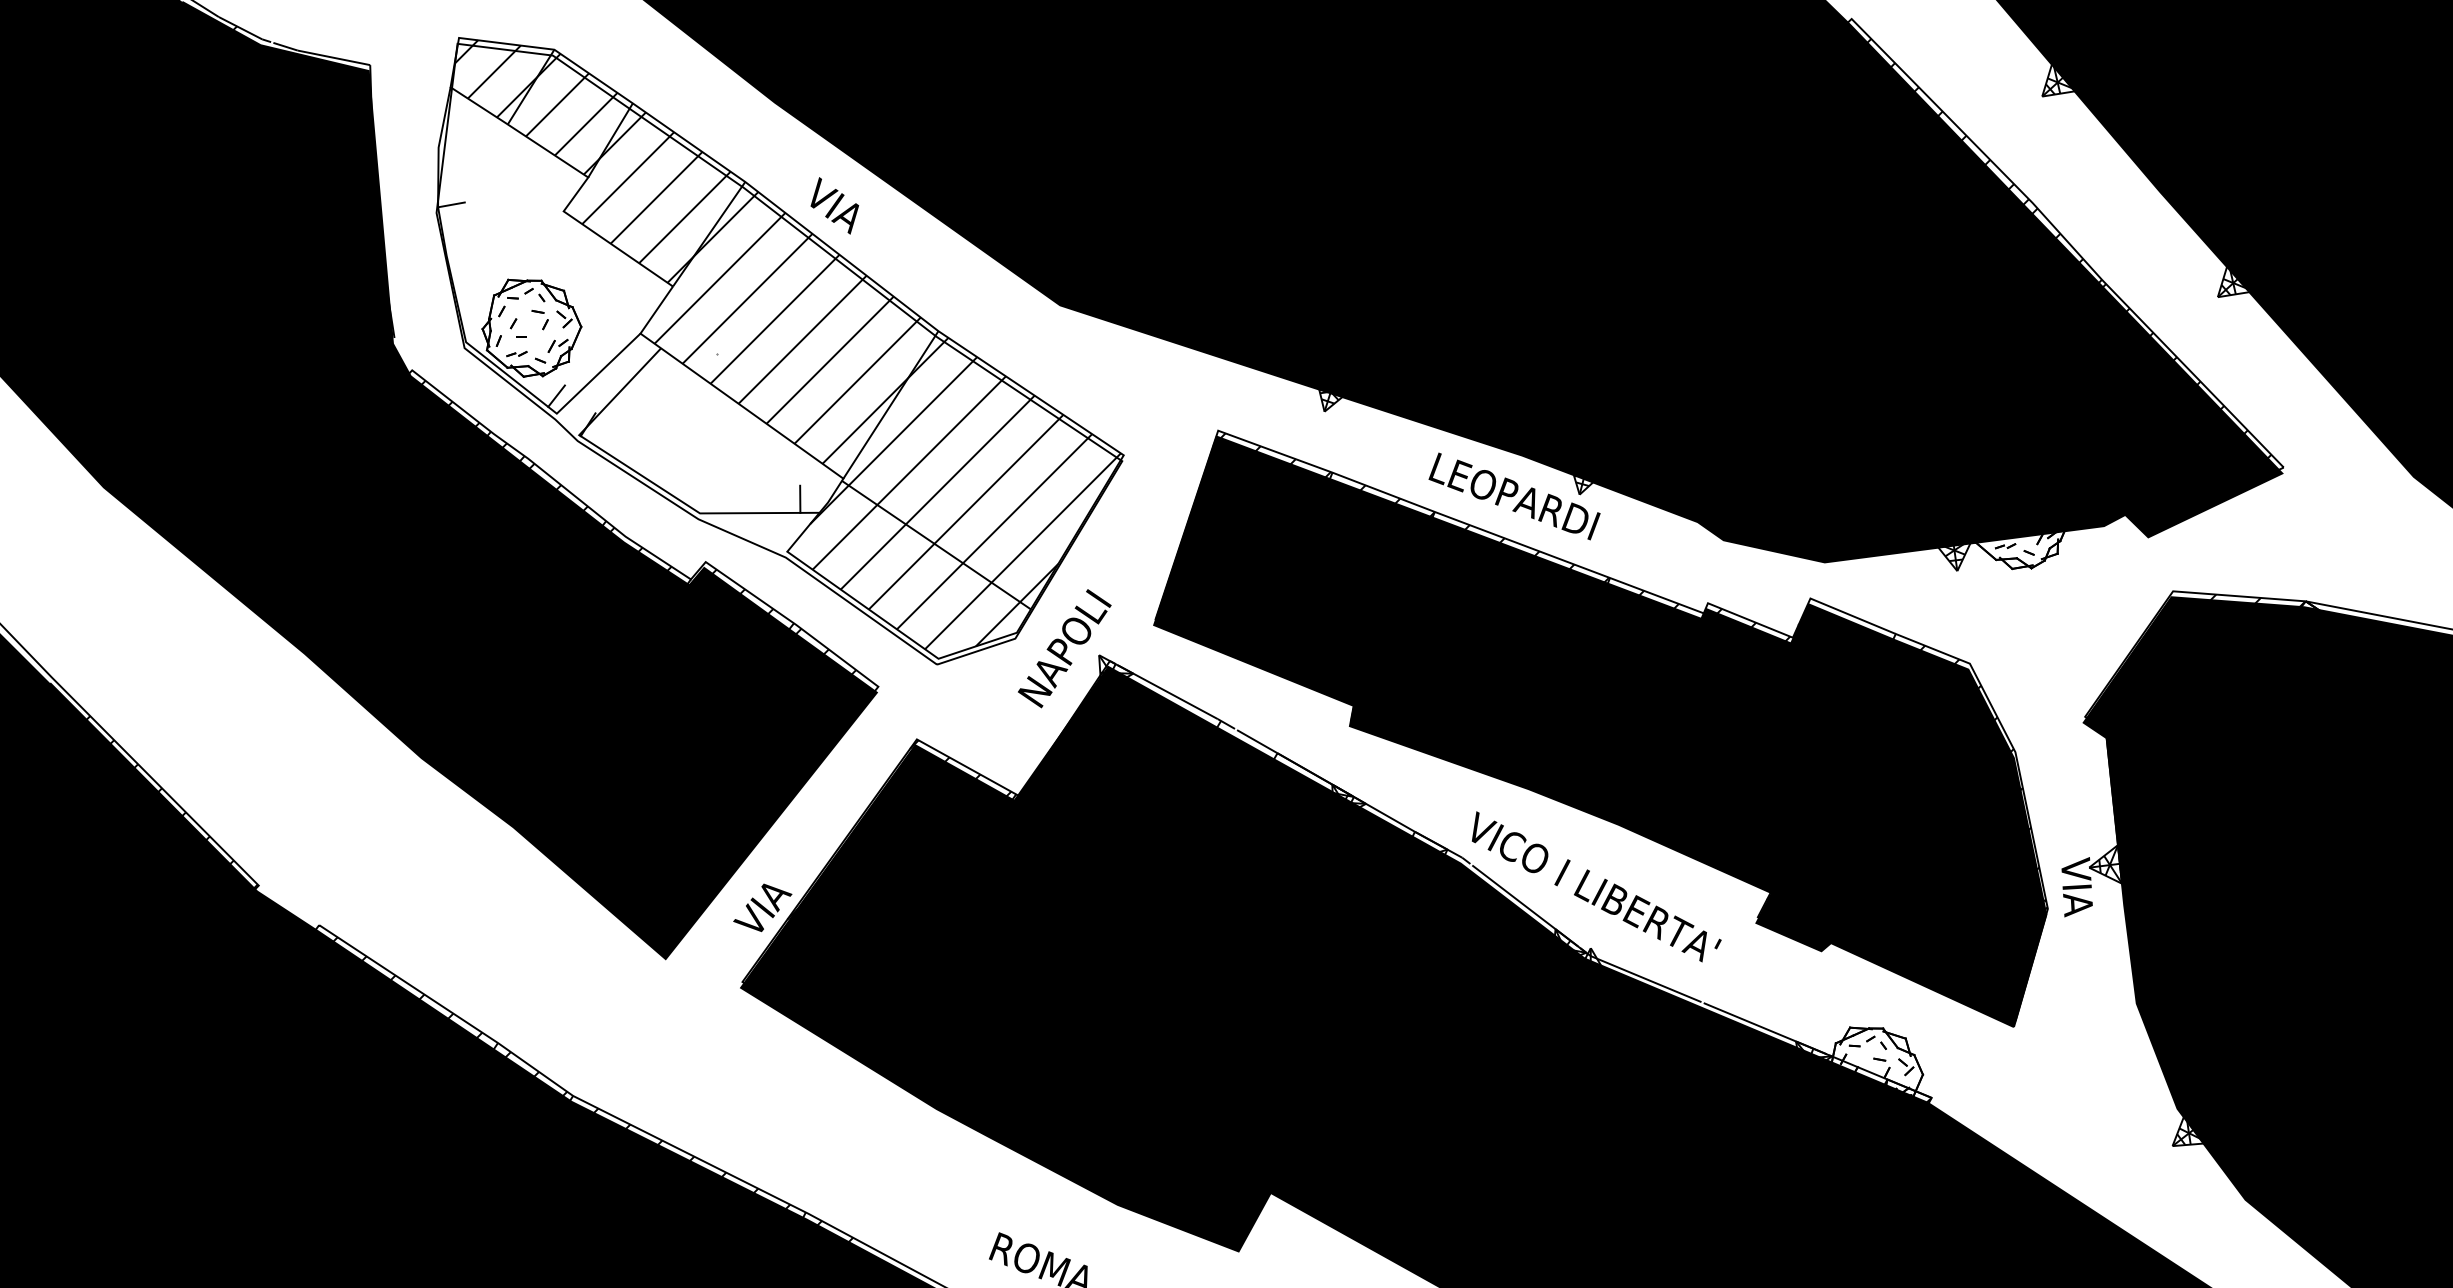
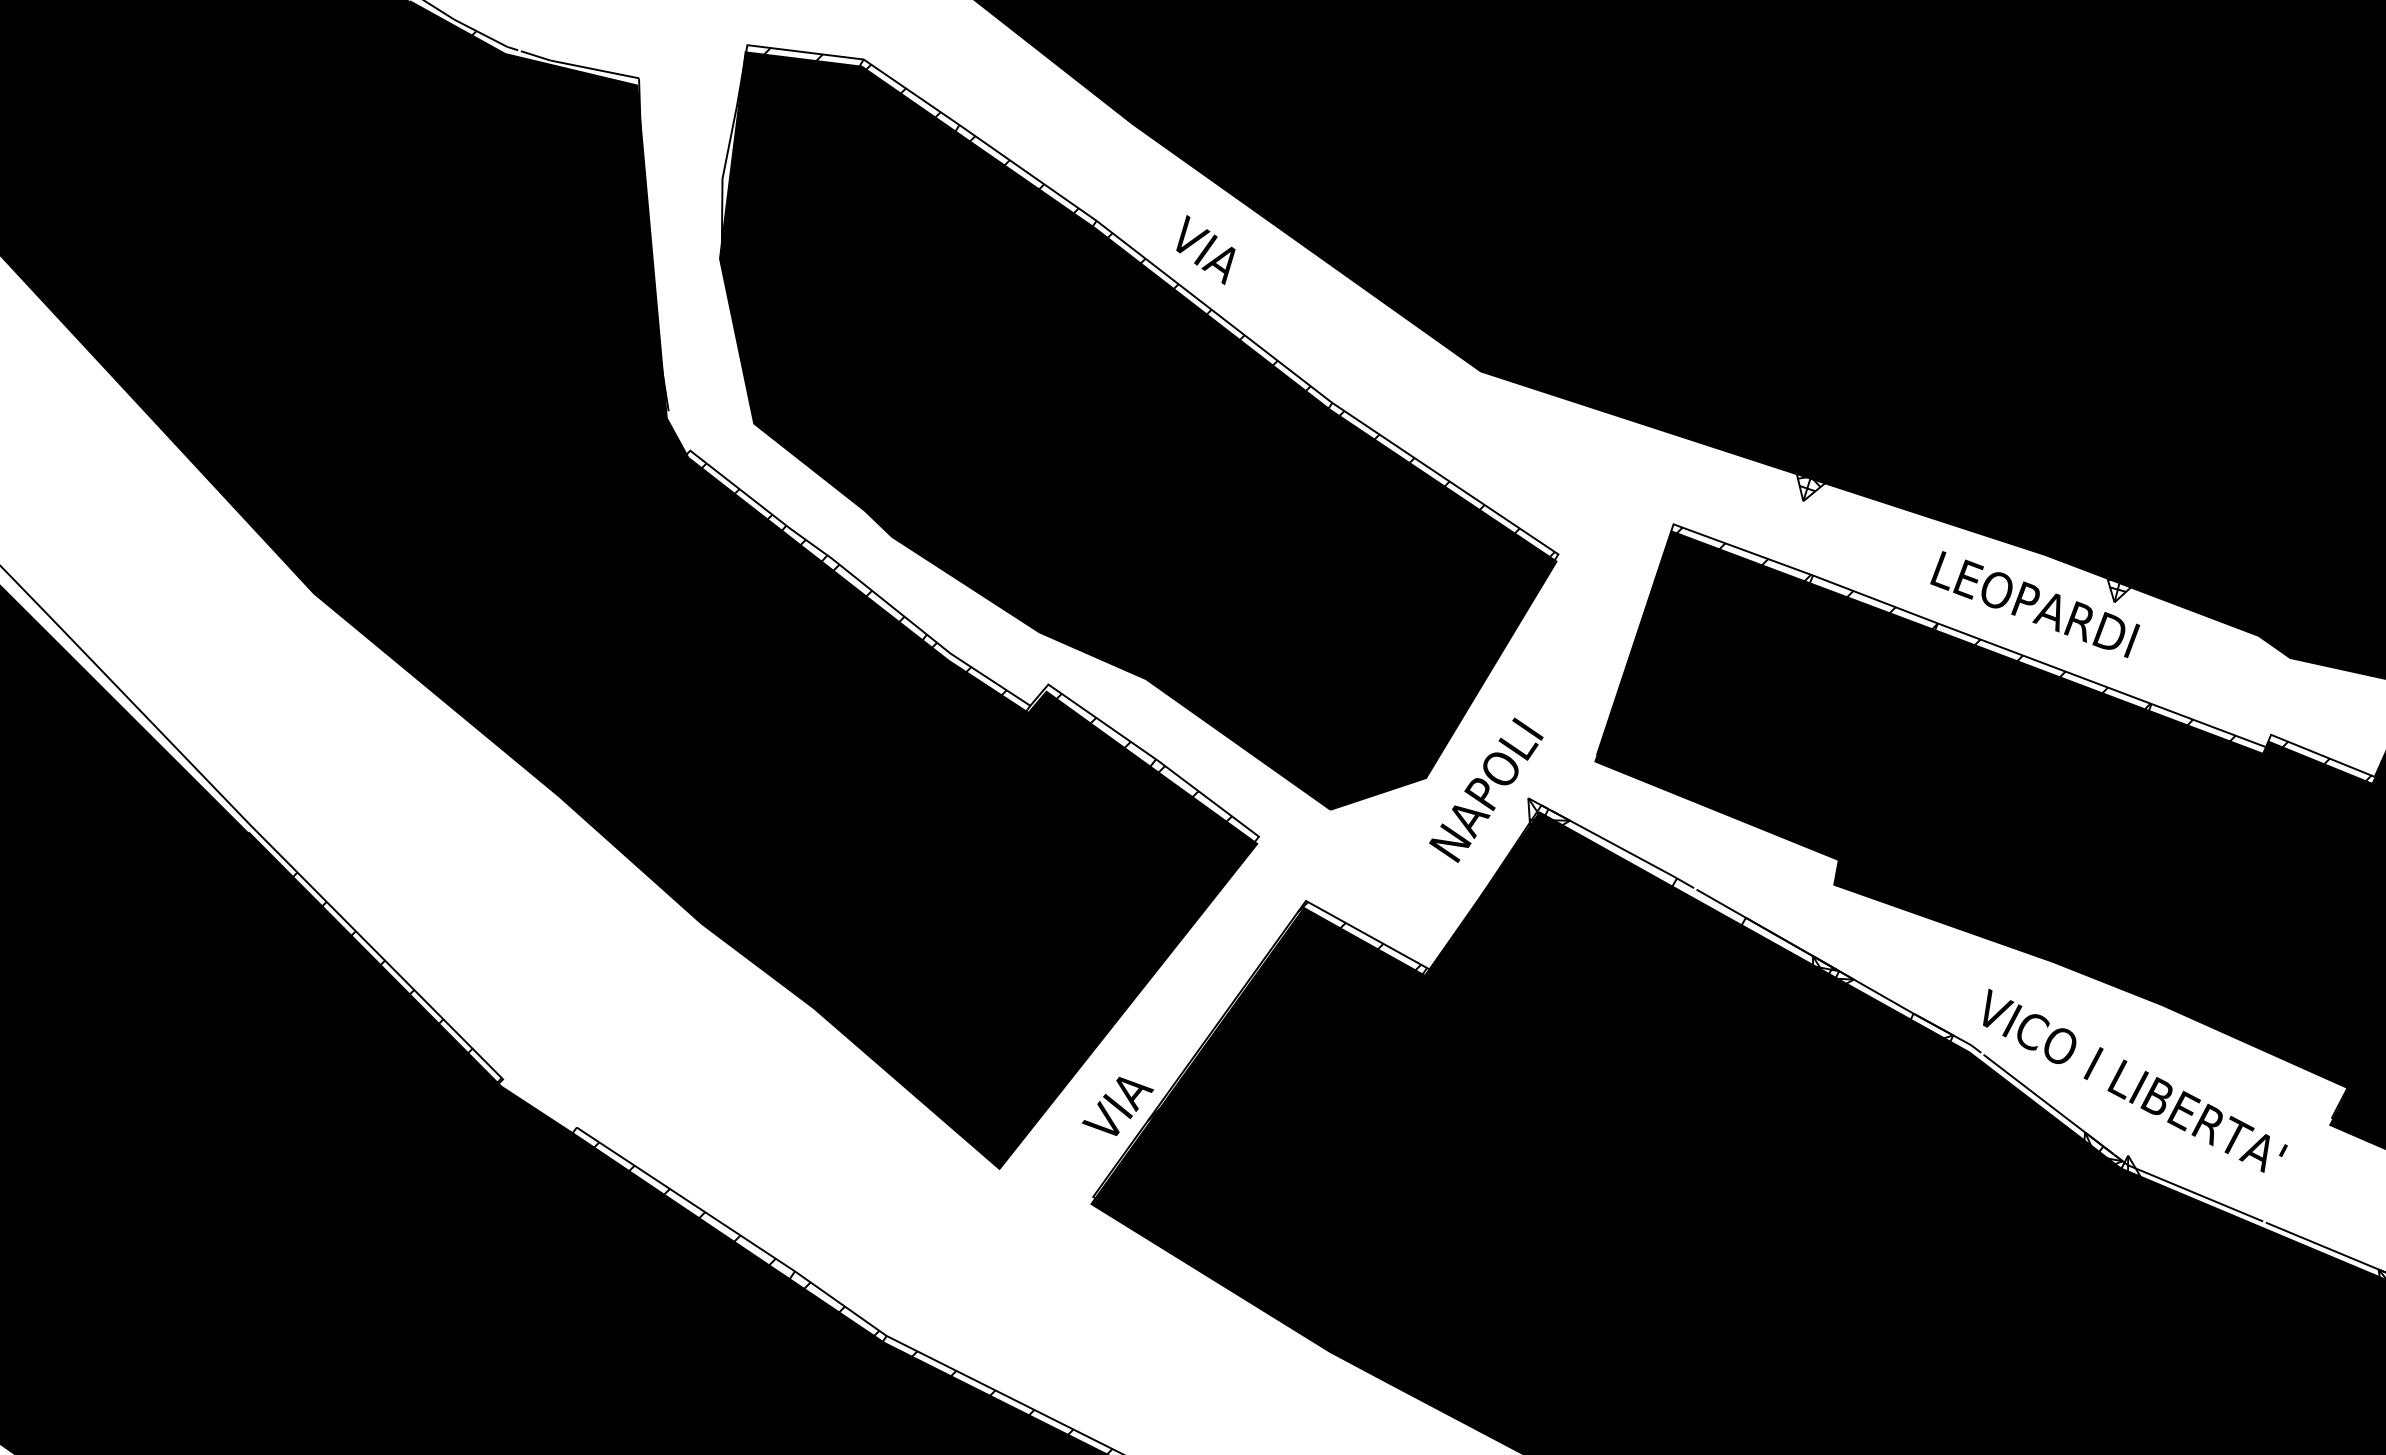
fill: (779, 353) -> (1138, 430), added

